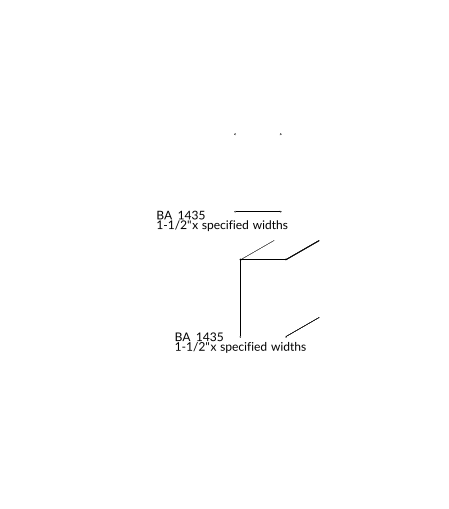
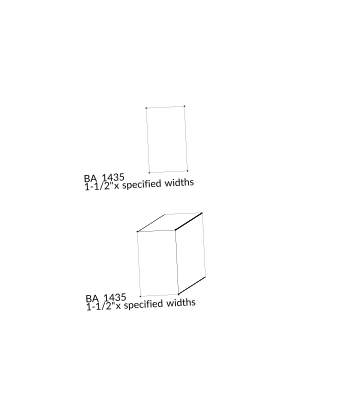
part: (240, 296) -> (138, 262), moved

